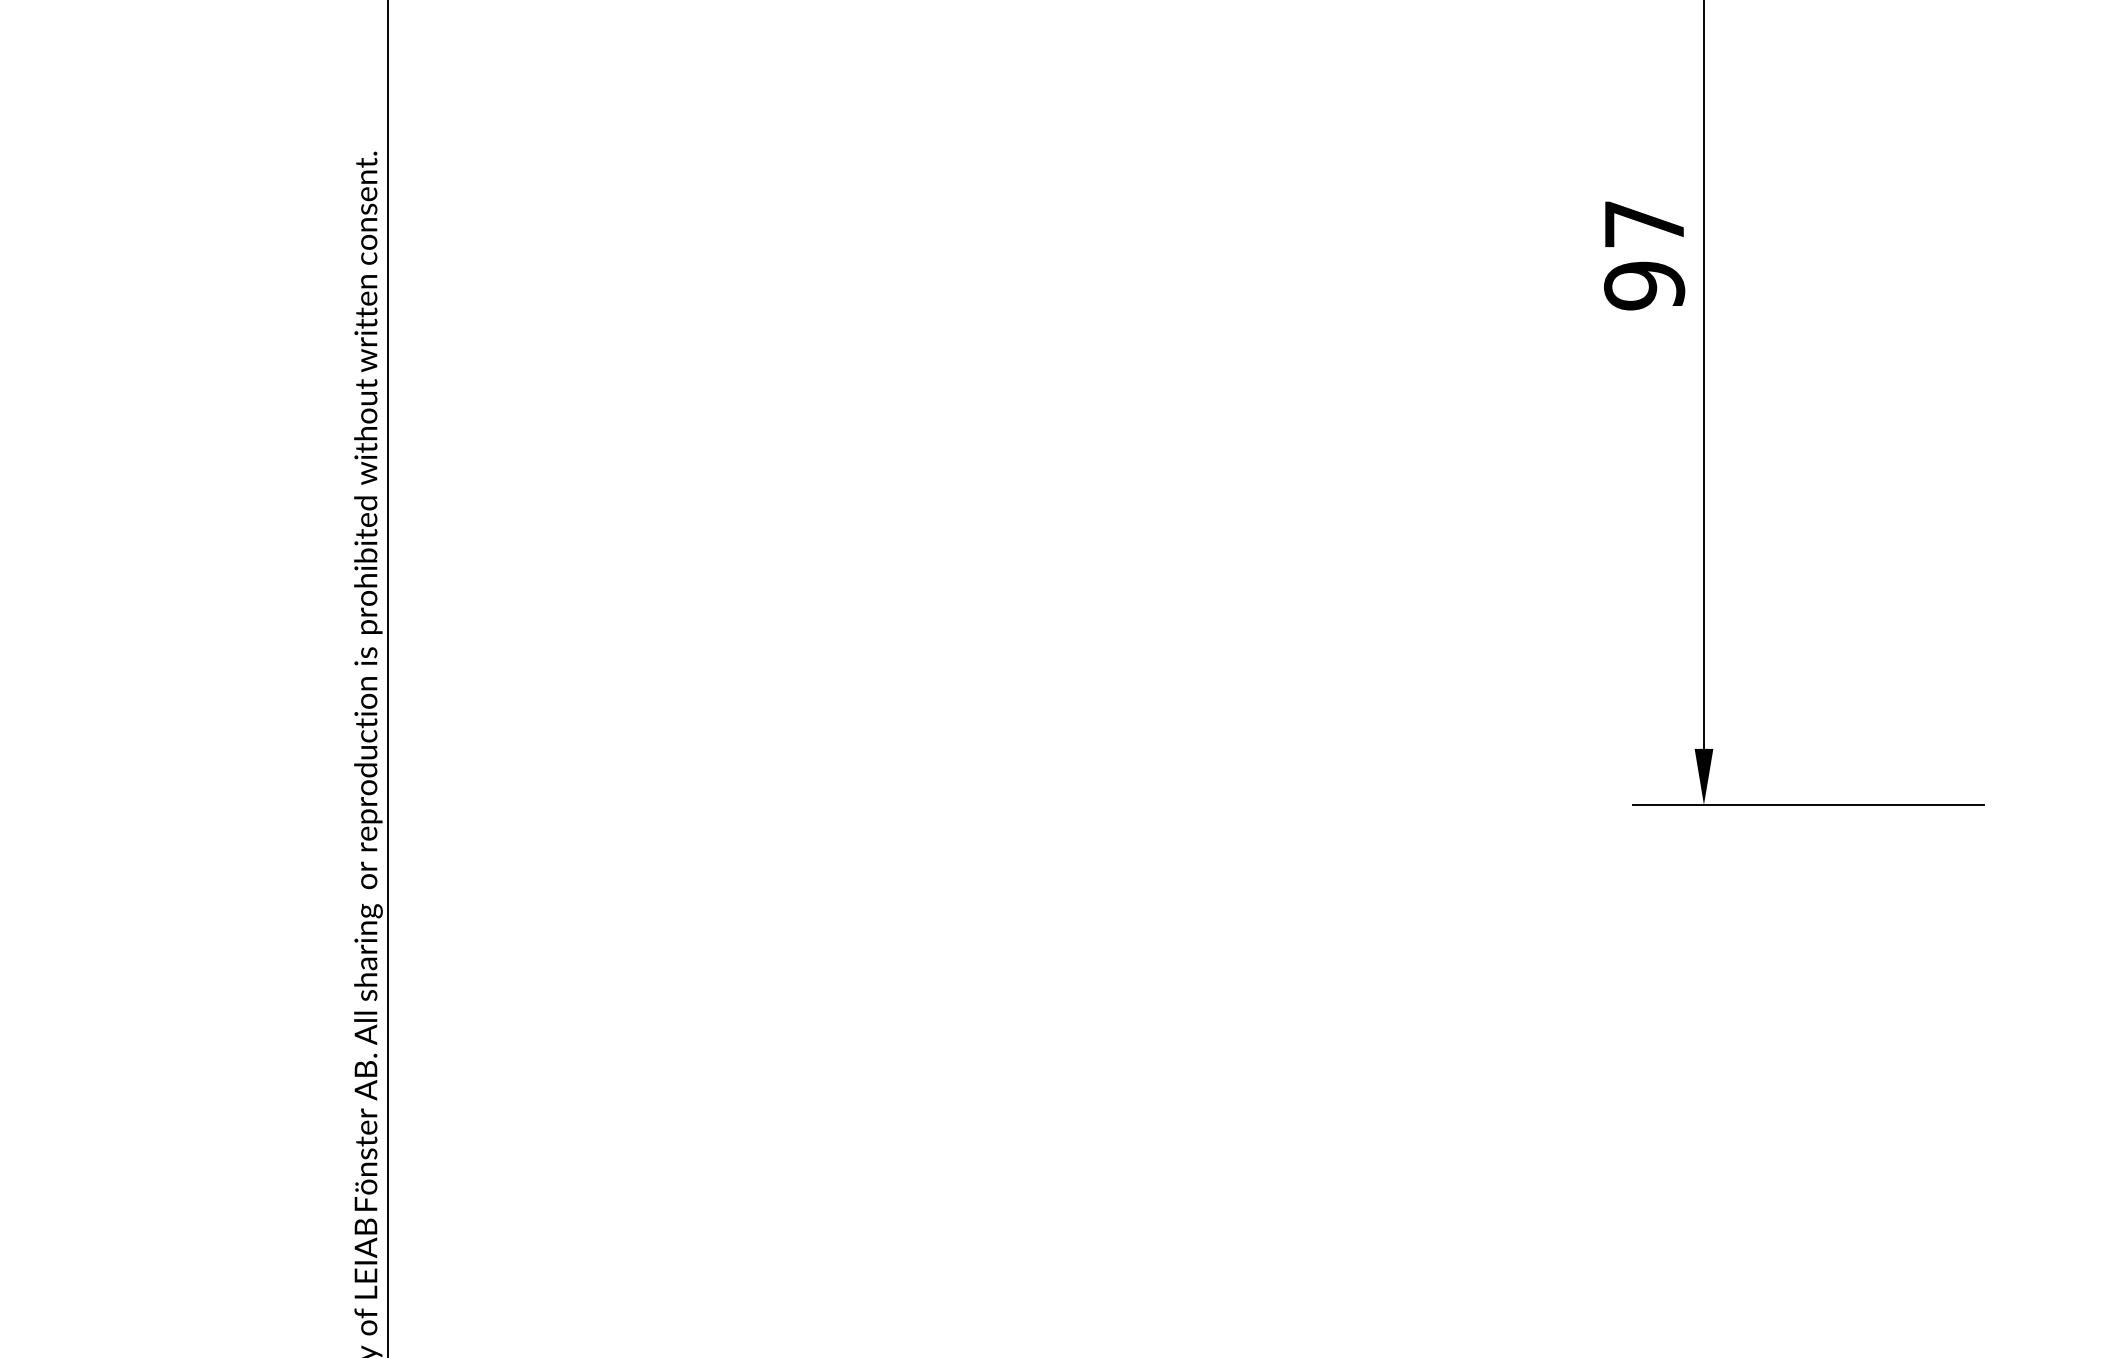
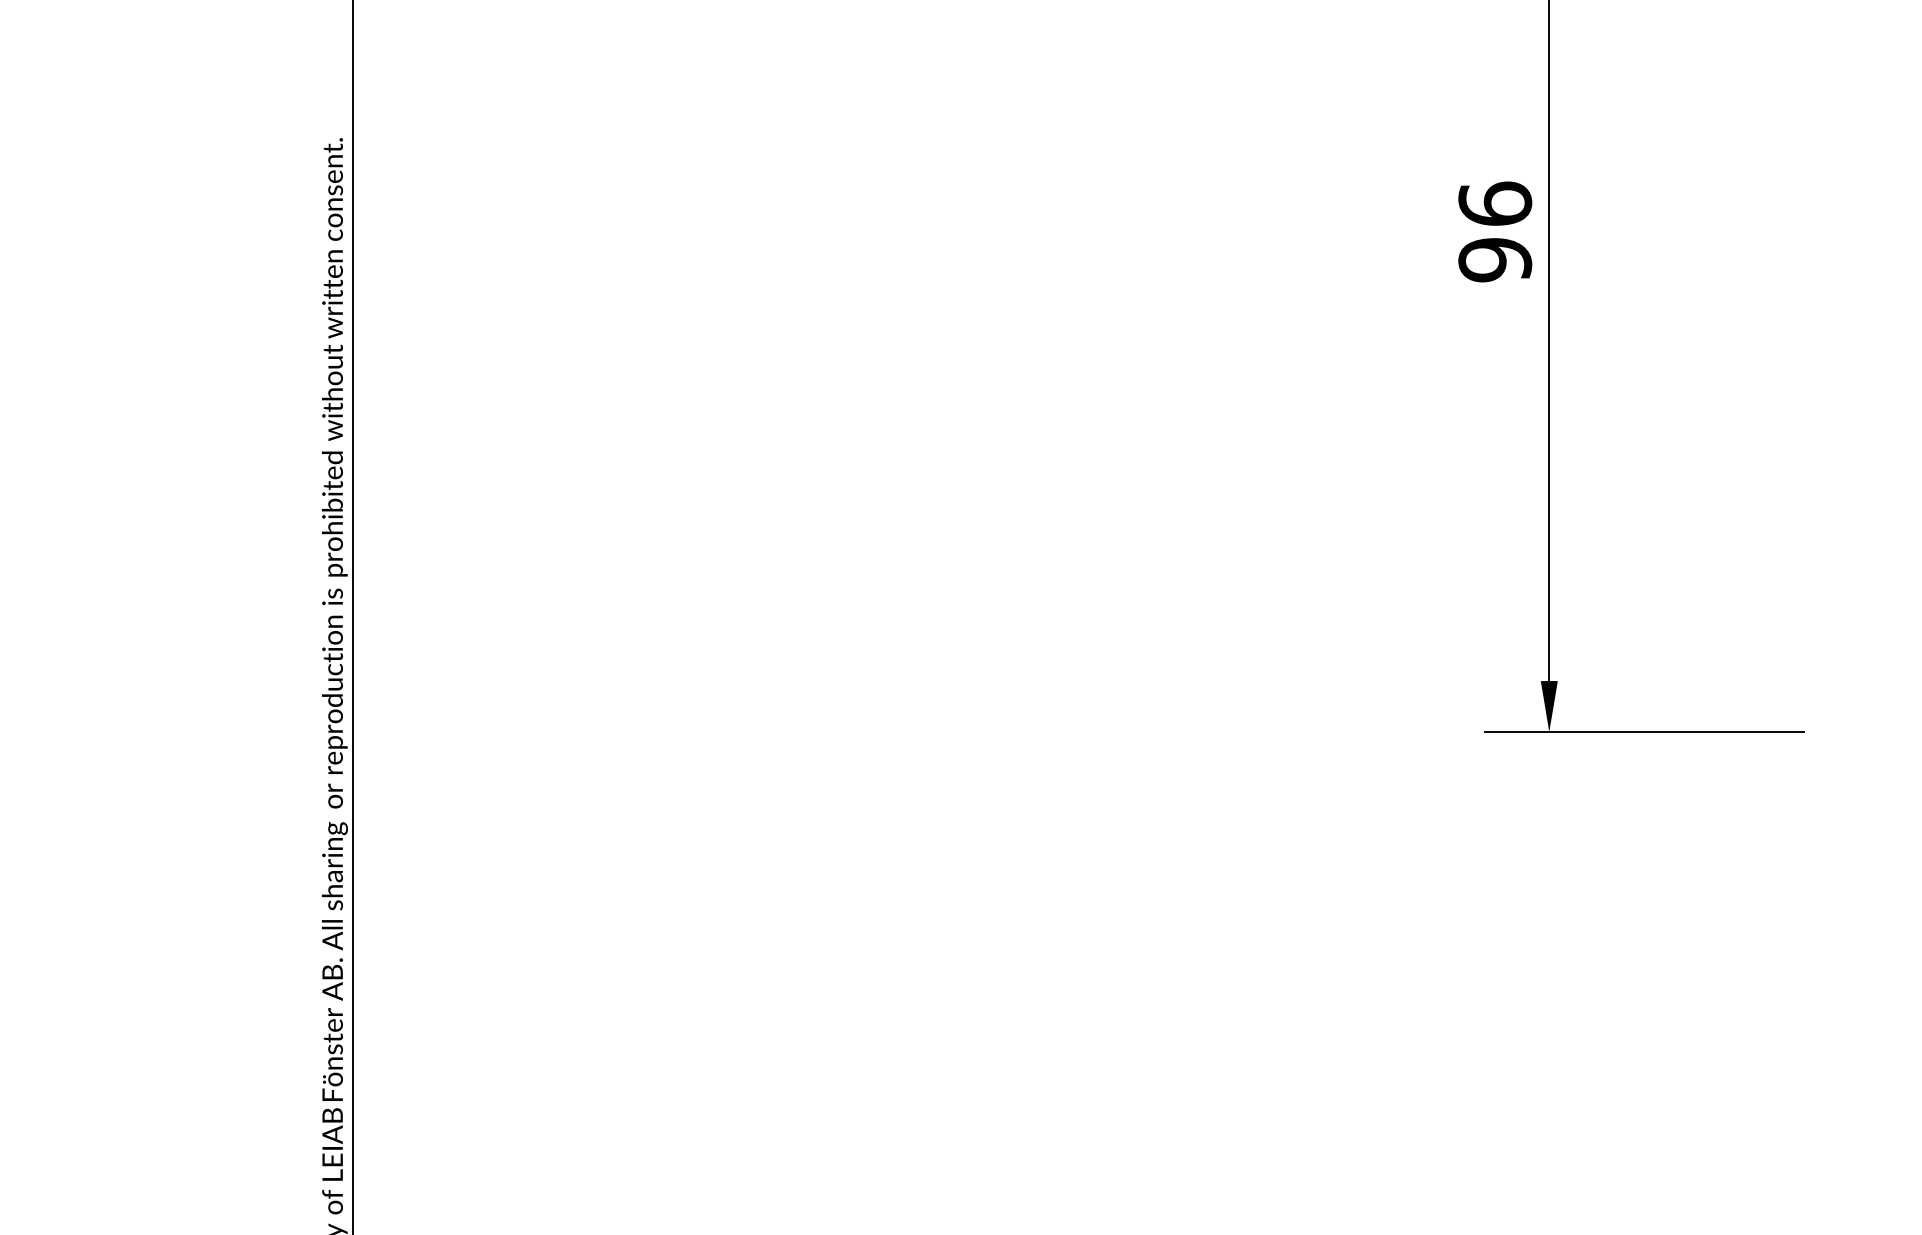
text: (1644, 223) -> (1495, 203), 97 -> 96

